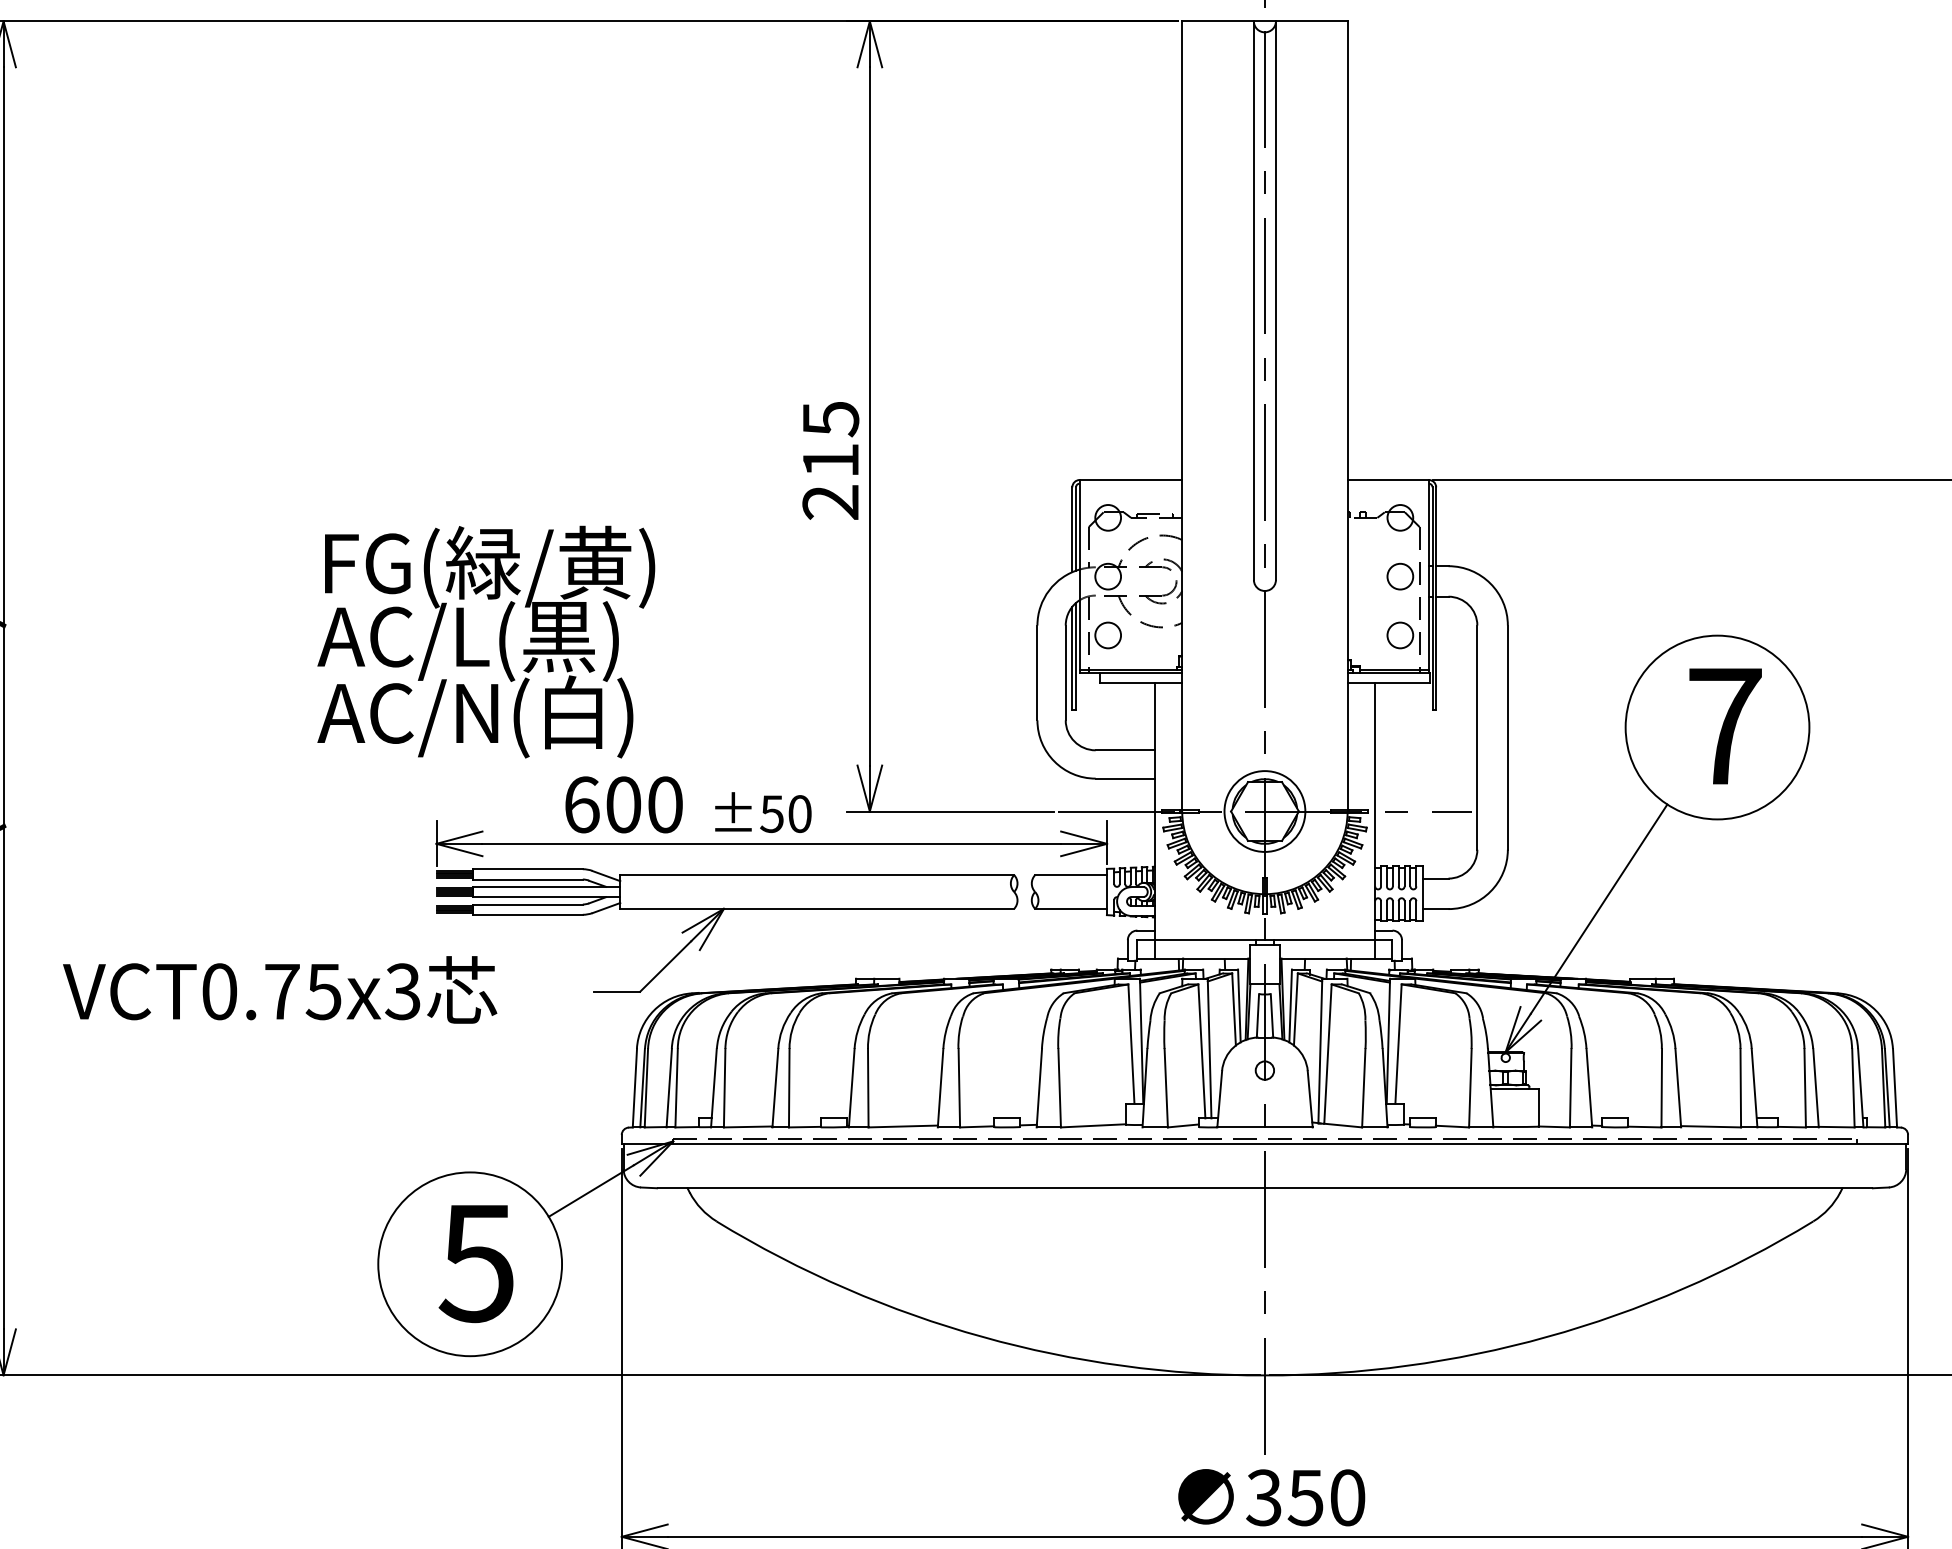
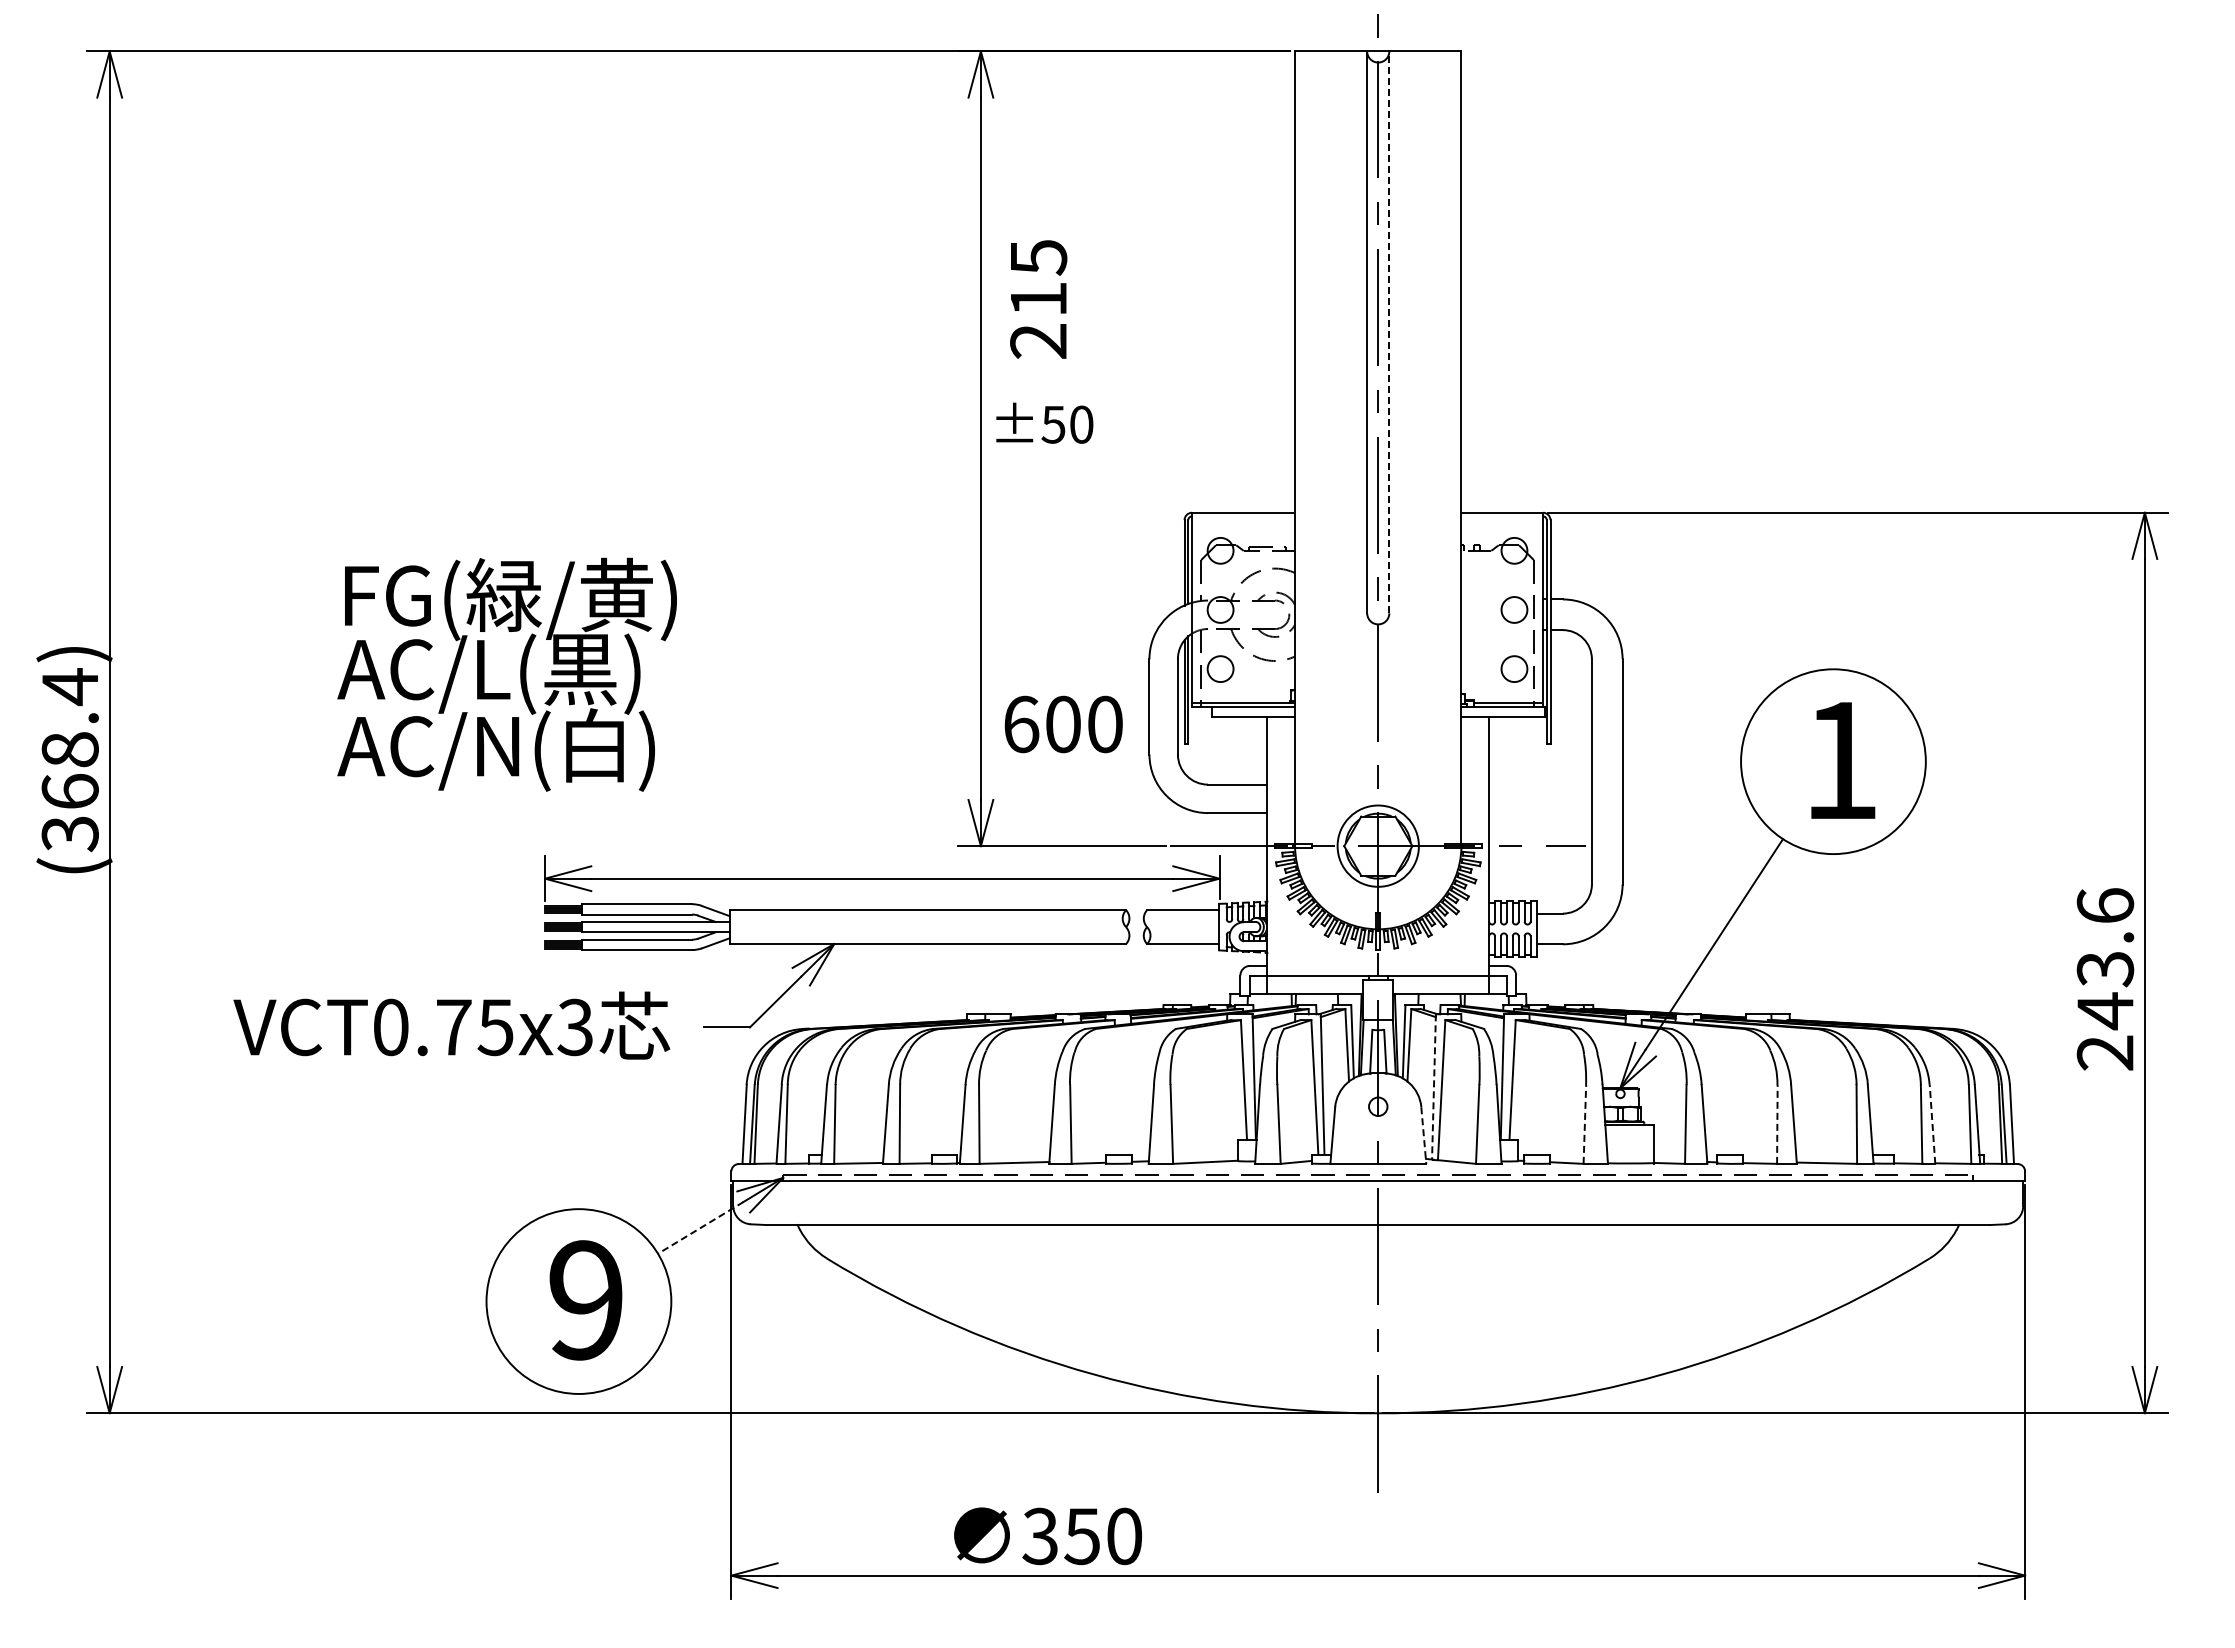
line: (1276, 300) -> (1389, 332), solid -> dashed
text: (830, 460) -> (1038, 299), moved
text: (485, 641) -> (506, 674), moved
text: (1725, 726) -> (1841, 760), 7 -> 1
text: (623, 804) -> (1063, 724), moved
text: (763, 811) -> (1044, 422), moved
text: (279, 989) -> (451, 1025), moved
line: (1319, 1051) -> (1433, 1087), solid -> dashed
line: (1469, 1087) -> (1584, 1123), solid -> dashed
line: (1661, 1087) -> (1777, 1123), solid -> dashed
line: (1816, 1088) -> (1932, 1124), solid -> dashed
line: (1309, 1100) -> (1423, 1136), solid -> dashed
line: (591, 1191) -> (700, 1228), solid -> dashed
text: (475, 1263) -> (584, 1300), 5 -> 9
text: (1271, 1497) -> (1047, 1536), moved

